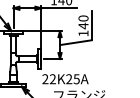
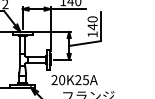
text: (53, 79) -> (62, 80), 22K25A -> 20K25A

